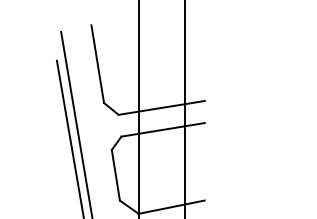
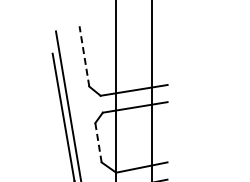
line: (97, 64) -> (84, 56), solid -> dashed
line: (115, 174) -> (98, 142), solid -> dashed

